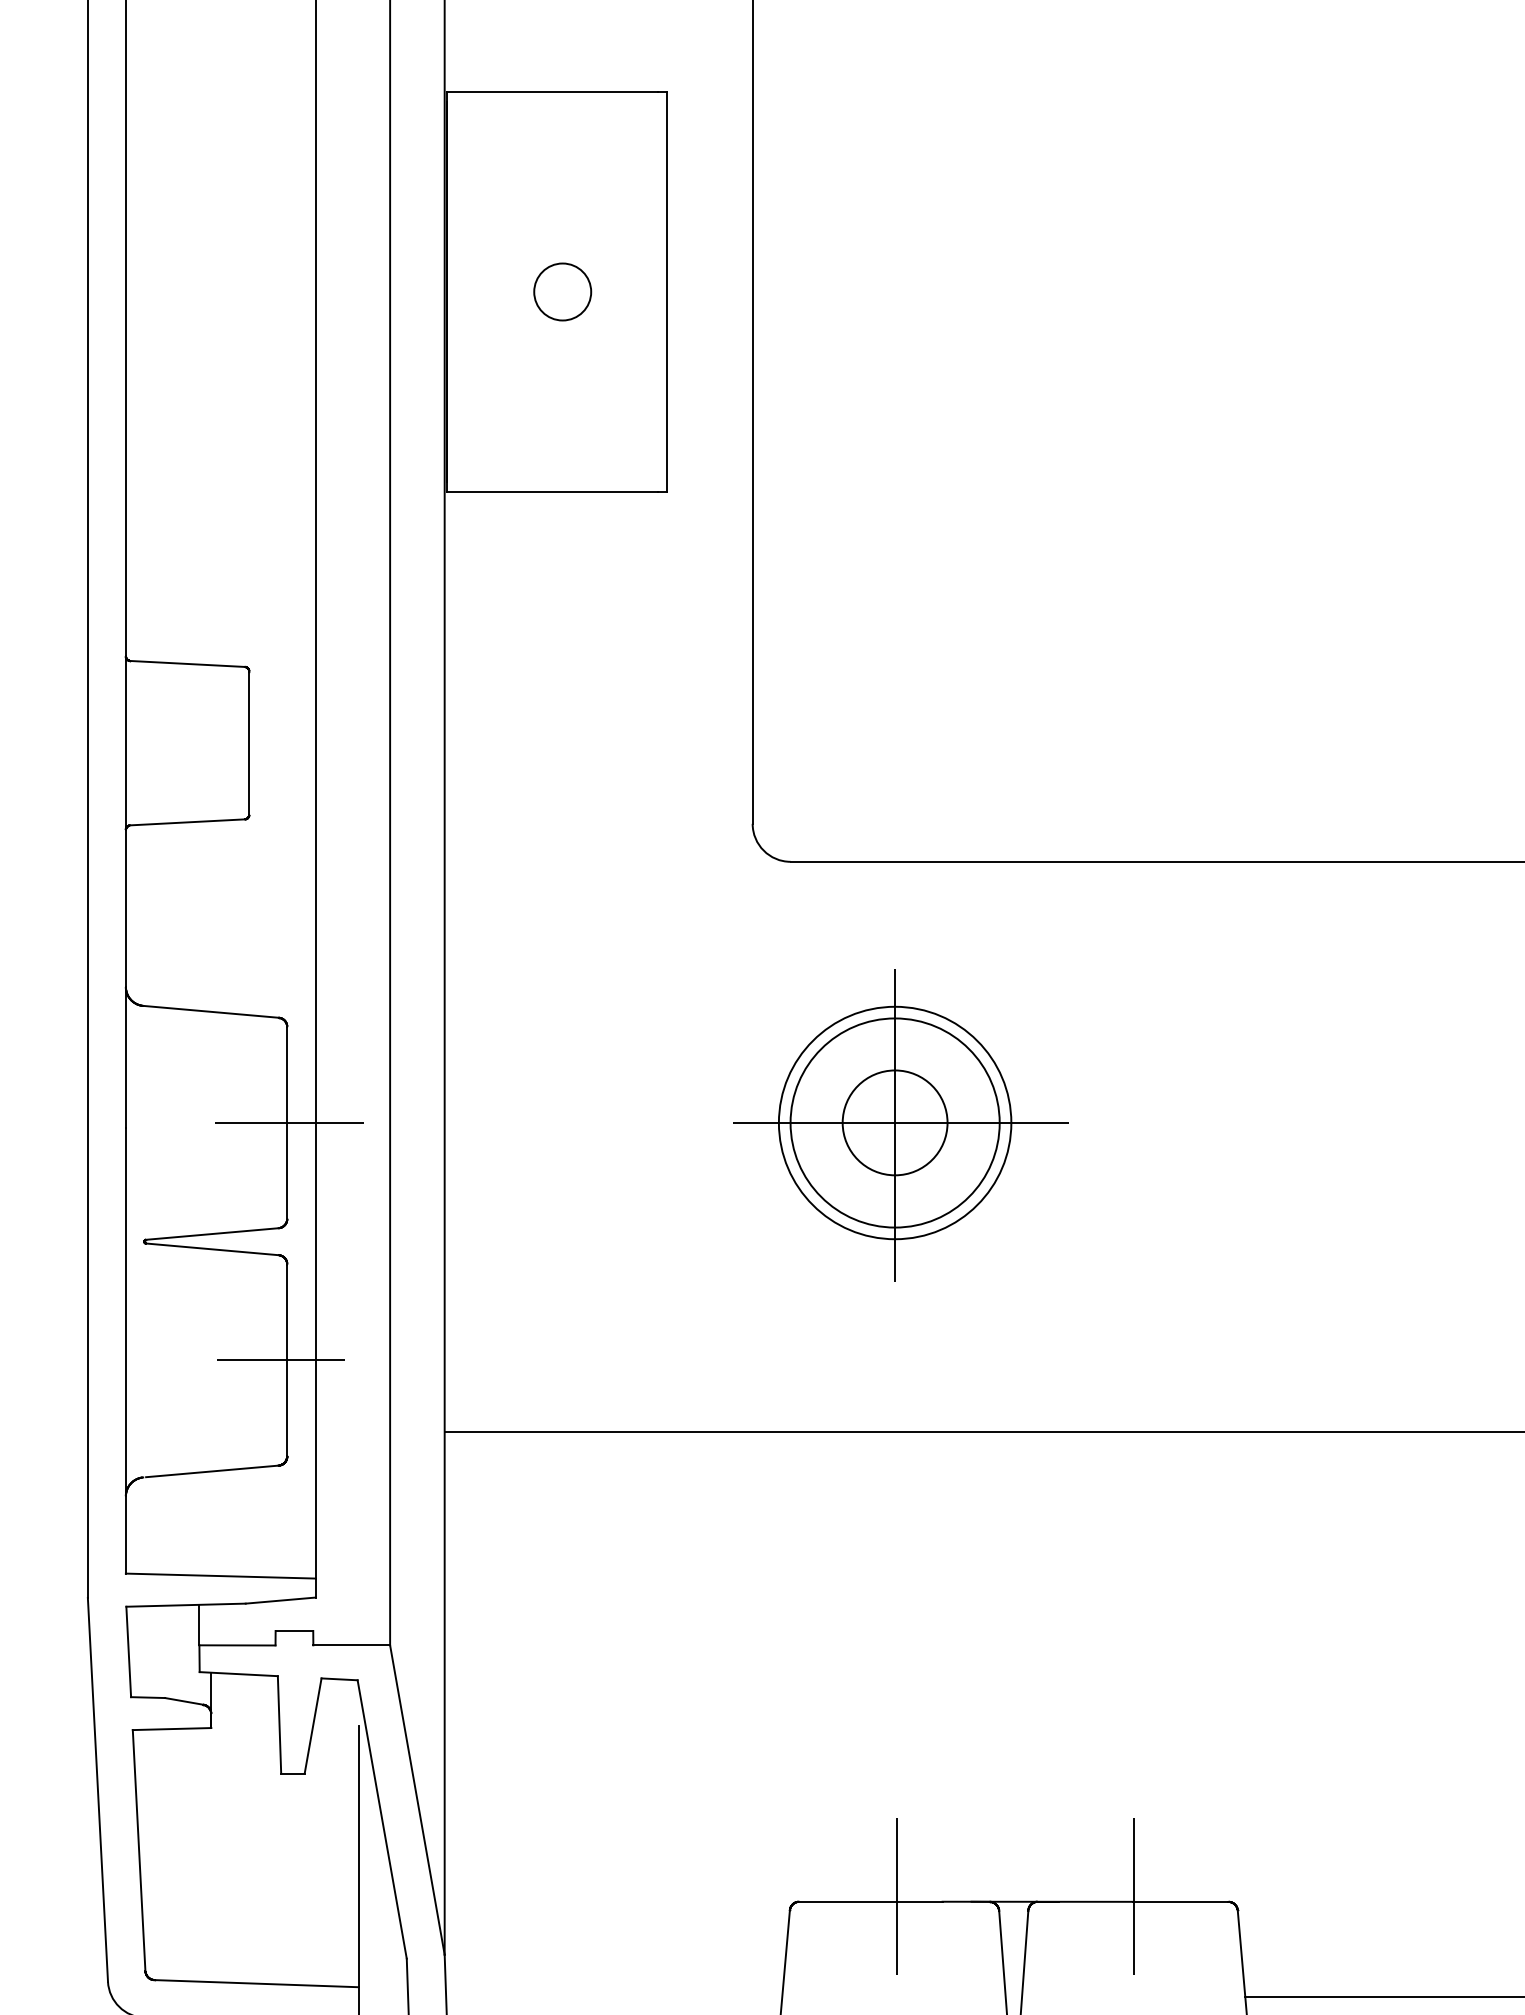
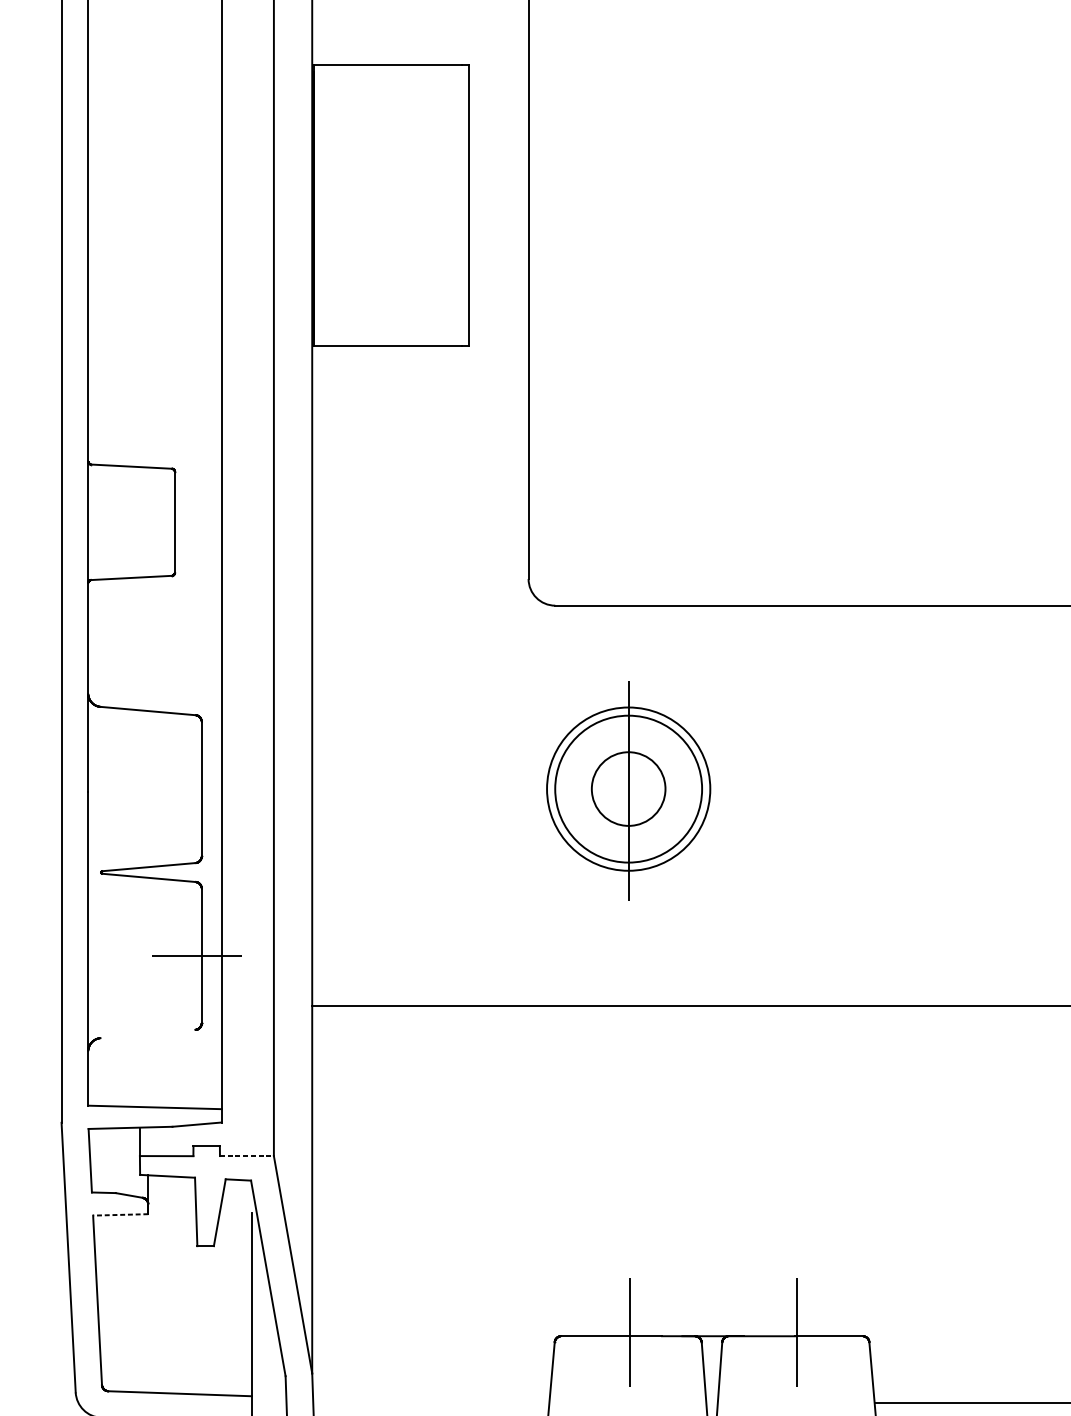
circle: (562, 291) -> (395, 205), removed
line: (900, 1122) -> (632, 788), removed
line: (289, 1123) -> (203, 789), removed
line: (212, 1471) -> (149, 1033), removed
line: (352, 1645) -> (247, 1156), solid -> dashed
line: (171, 1729) -> (120, 1215), solid -> dashed

